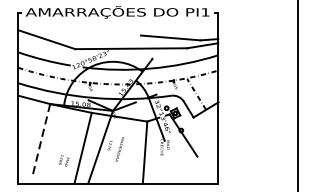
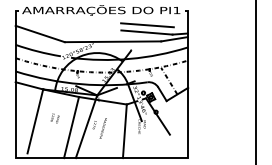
line: (171, 29) -> (147, 25), added
line: (41, 141) -> (35, 121), dashed -> solid
text: (63, 161) -> (54, 118), moved

